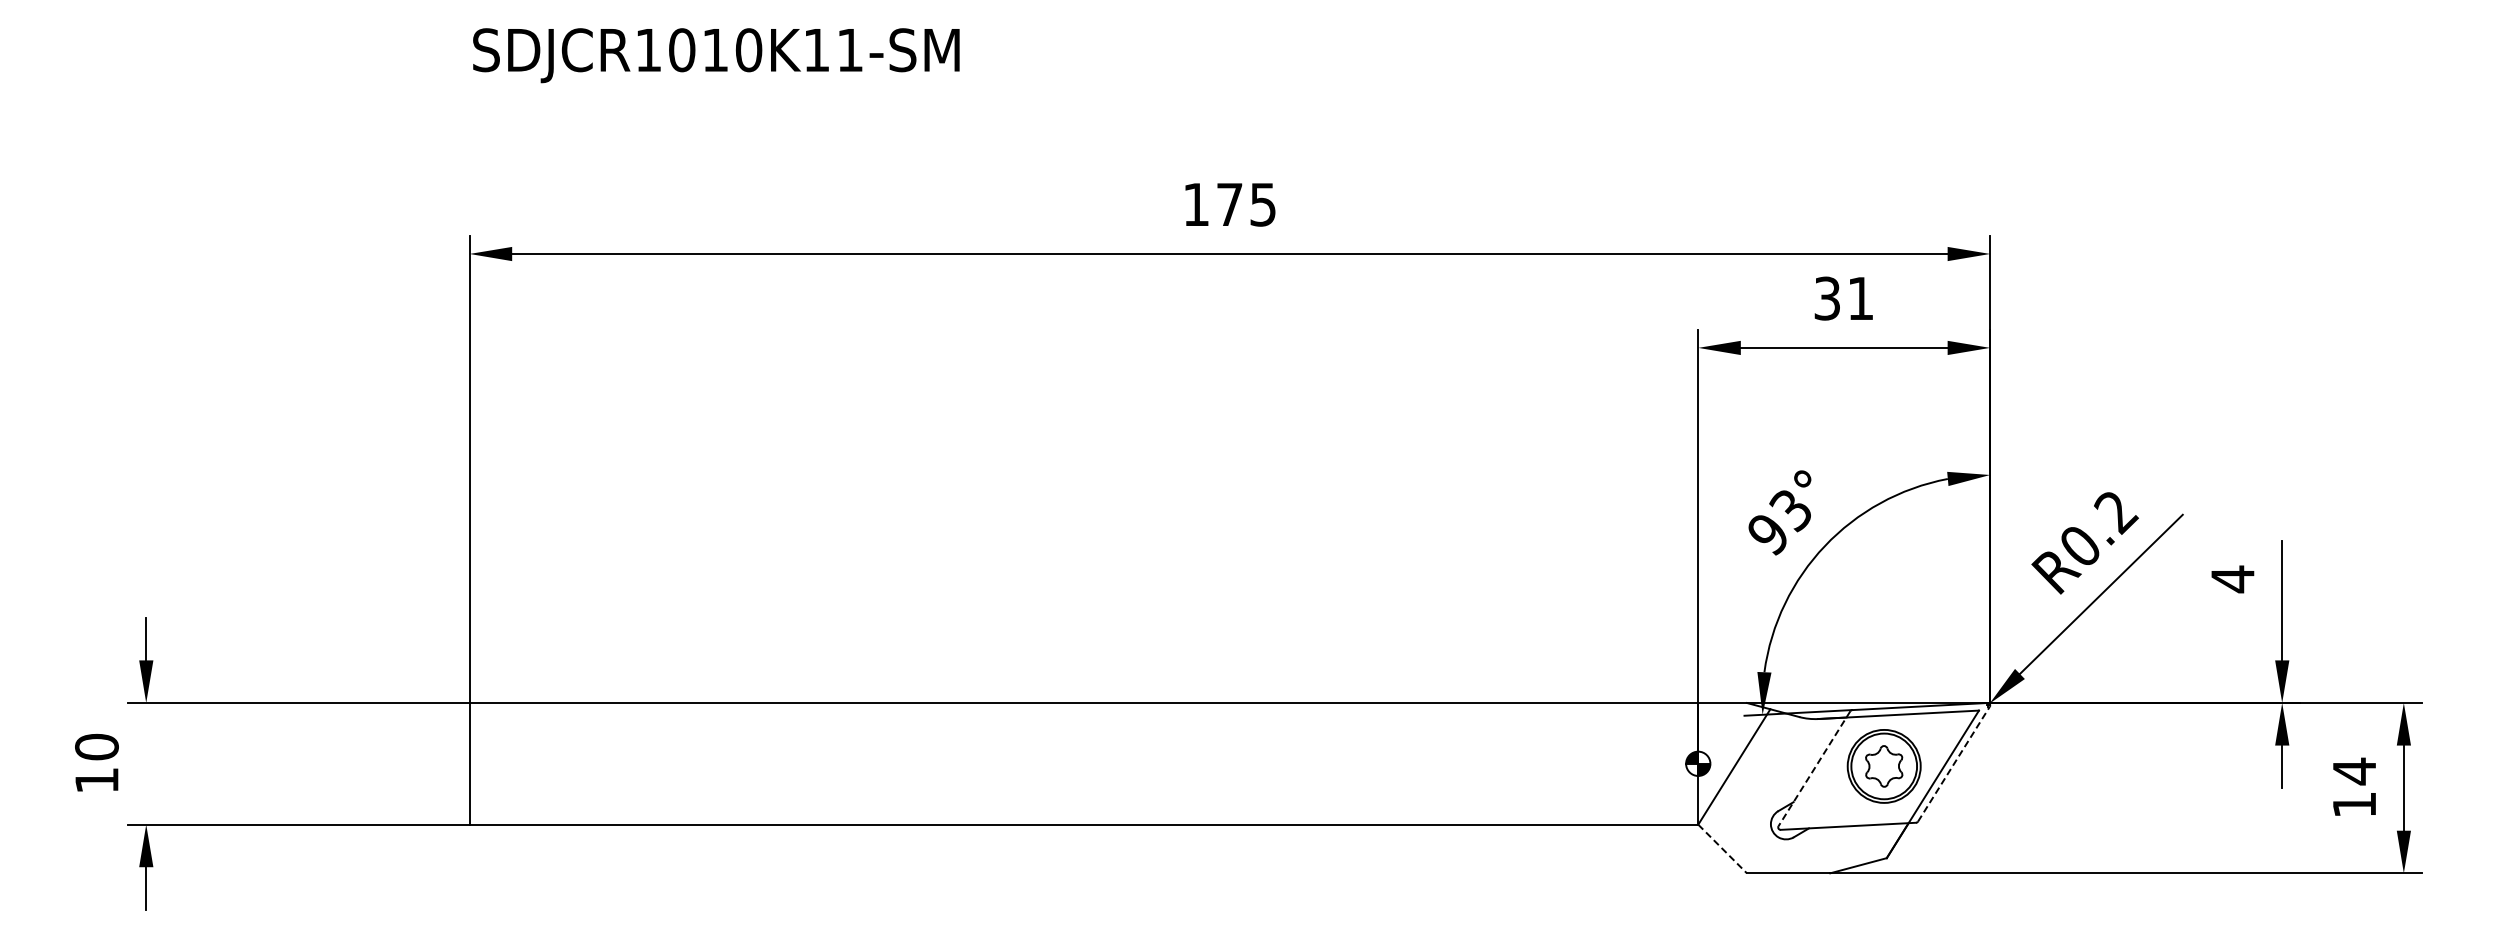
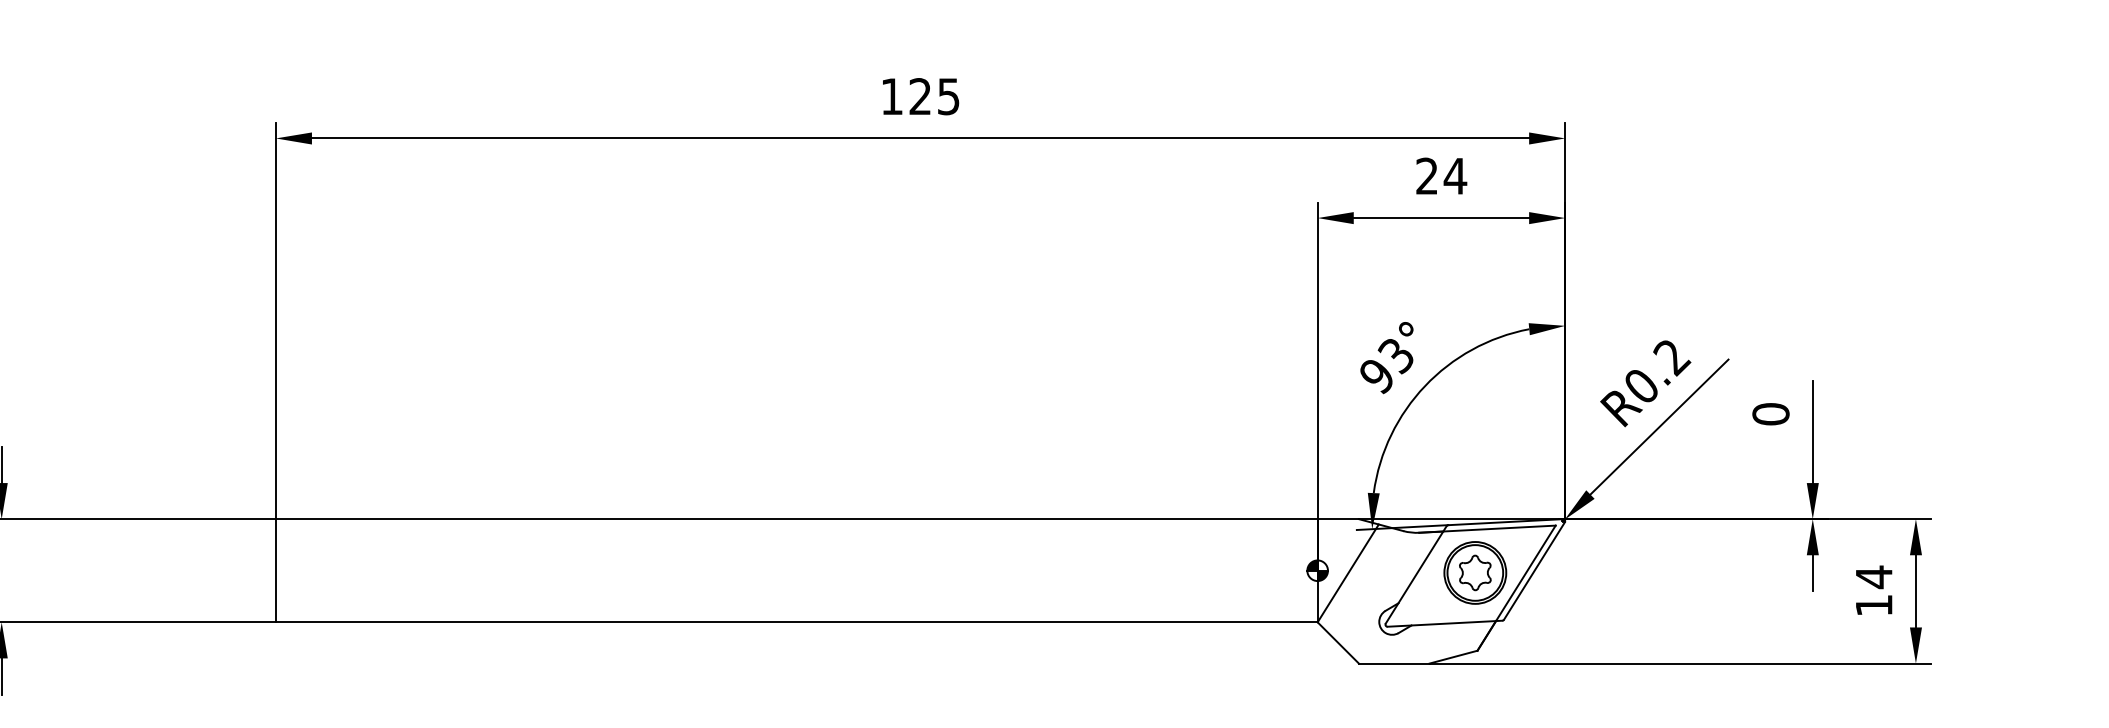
text: (1229, 203) -> (920, 95), 175 -> 125
text: (1844, 298) -> (1441, 176), 31 -> 24
text: (2232, 579) -> (1770, 414), 4 -> 0
line: (1953, 764) -> (1534, 571), dashed -> solid
line: (1814, 768) -> (1416, 574), dashed -> solid
line: (1722, 849) -> (1338, 643), dashed -> solid

